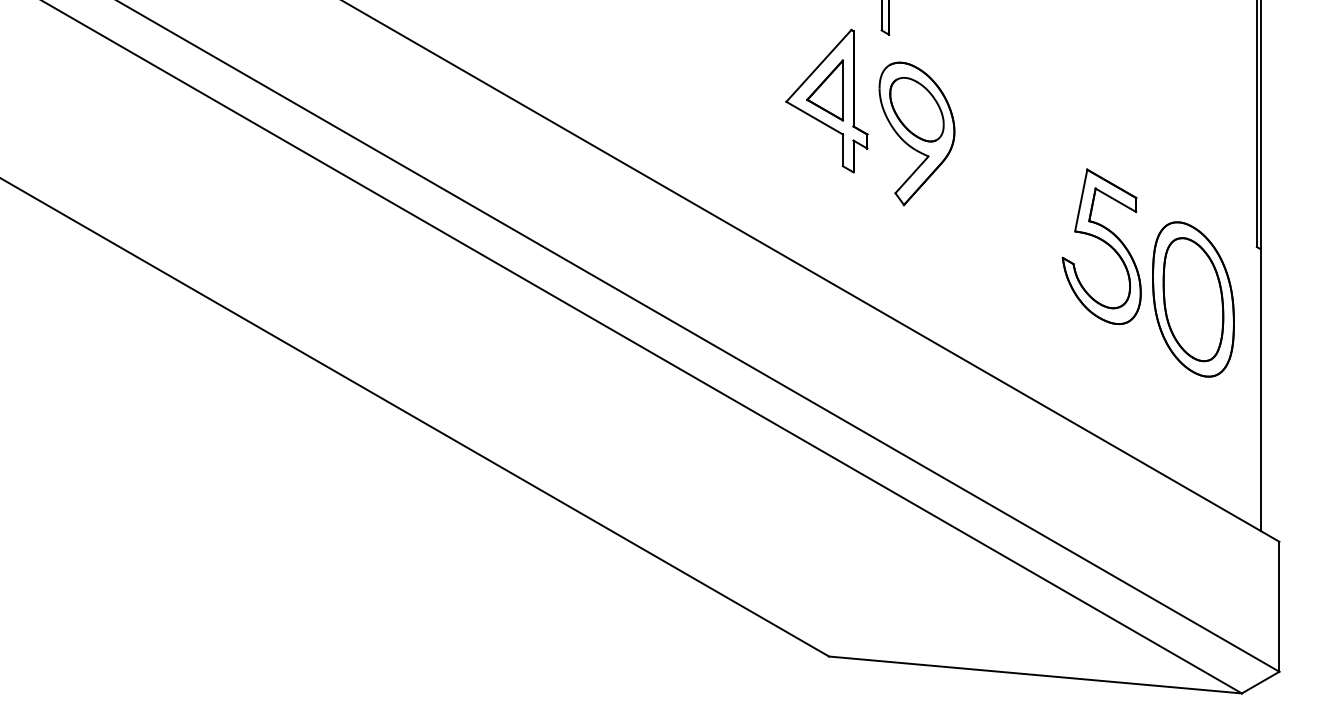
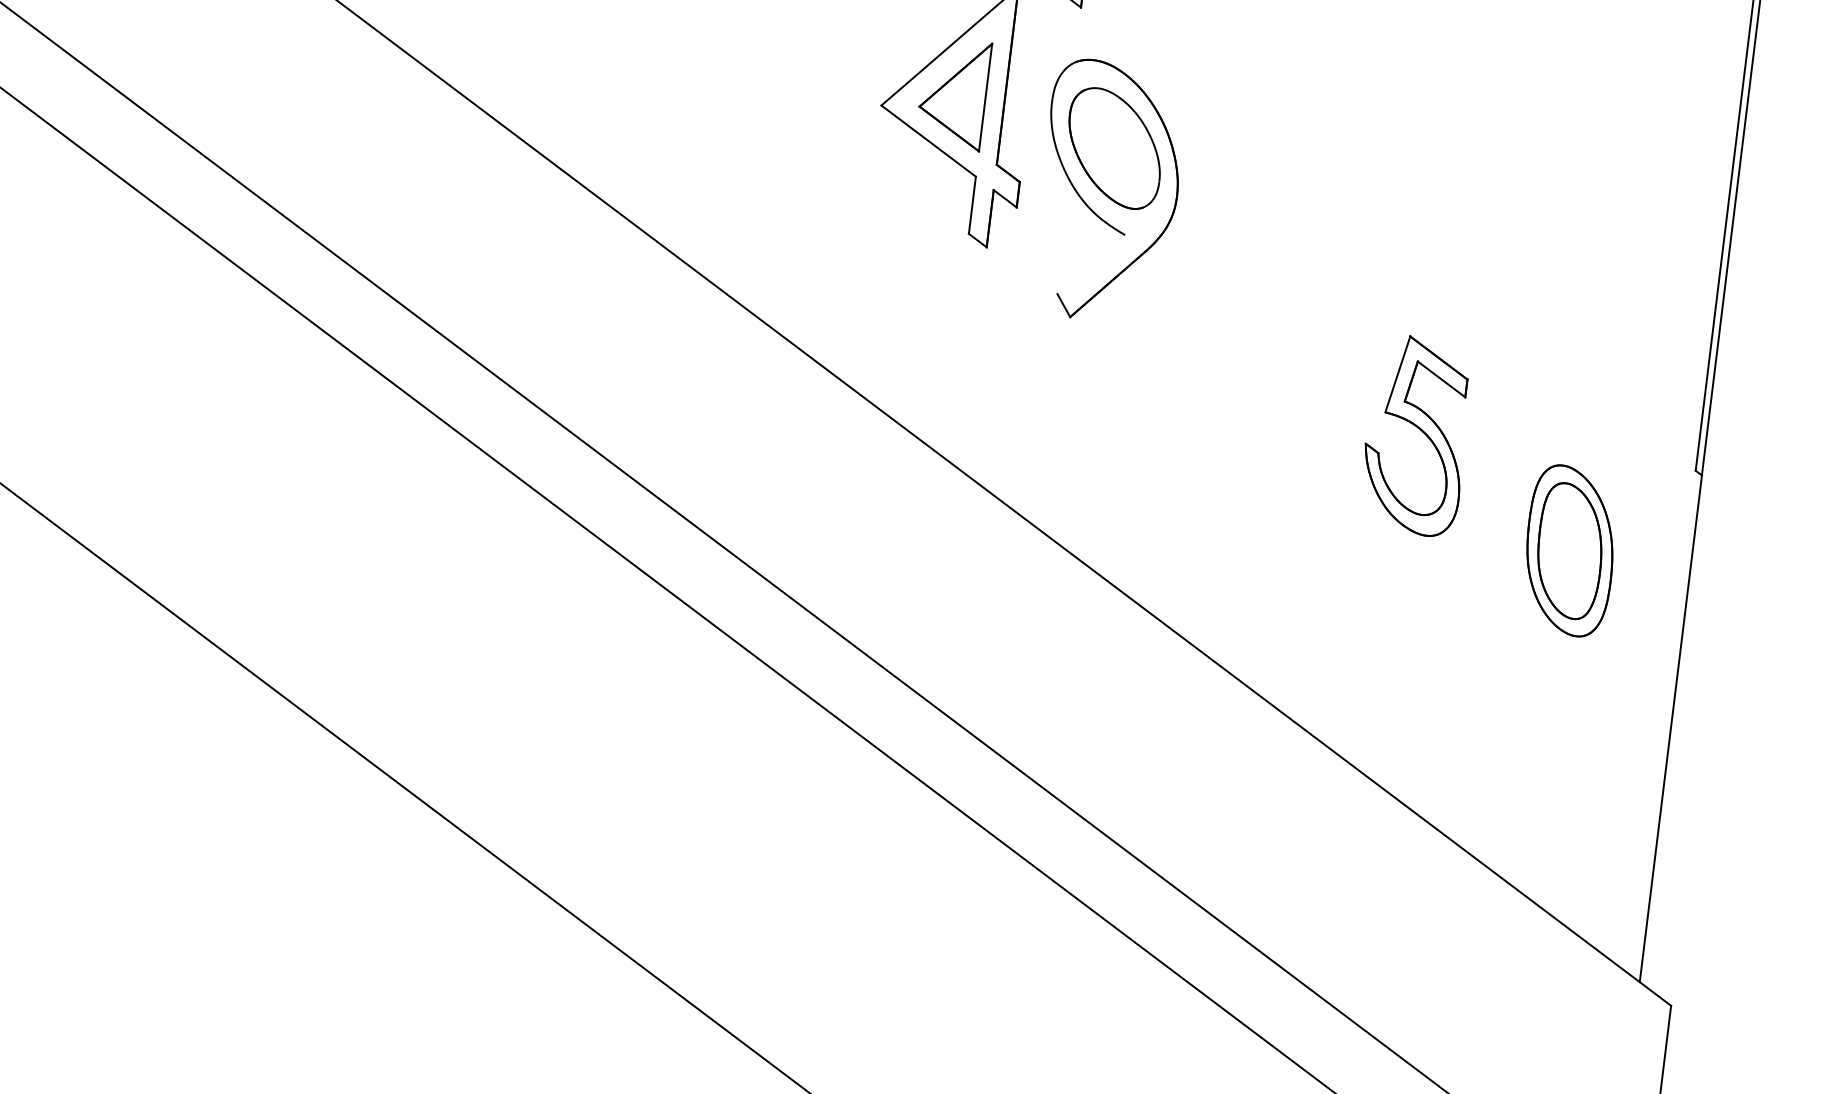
line: (911, 174) -> (1090, 263), removed
part: (1101, 246) -> (1416, 435), size x0.7
part: (1193, 299) -> (1570, 550), size x0.6

